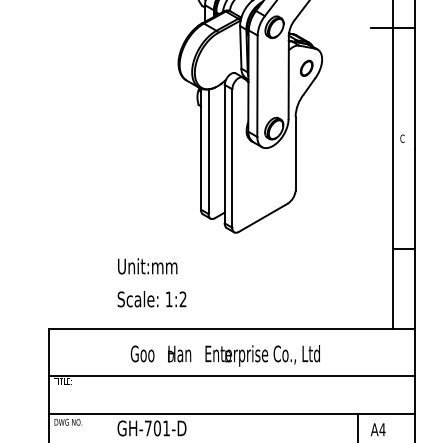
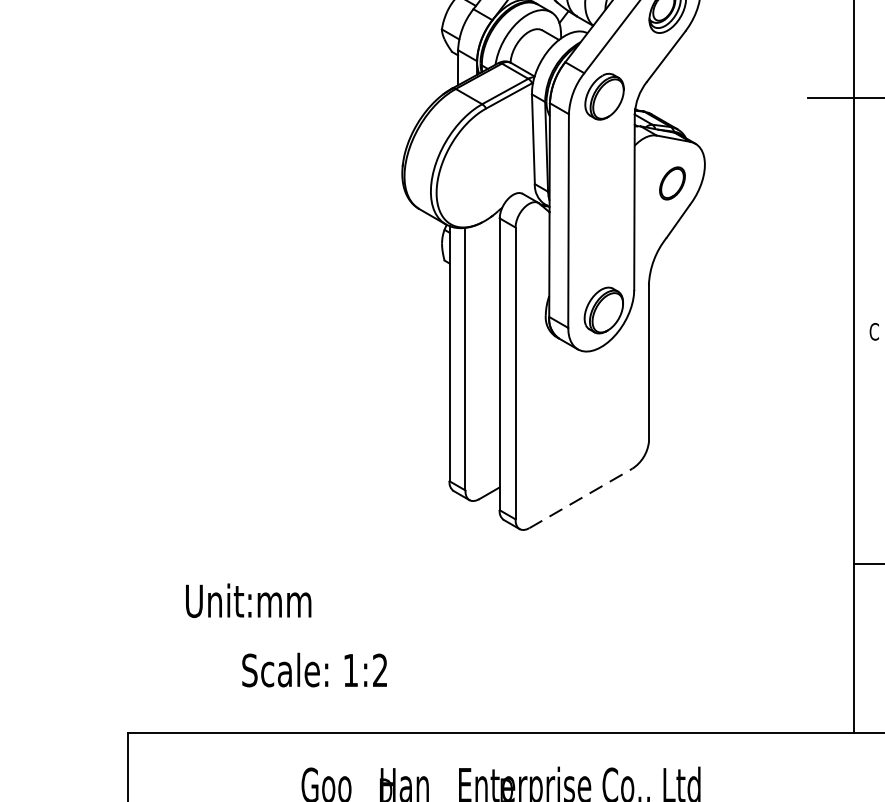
line: (263, 217) -> (581, 497), solid -> dashed
text: (147, 266) -> (248, 601), moved
text: (151, 299) -> (313, 670), moved

